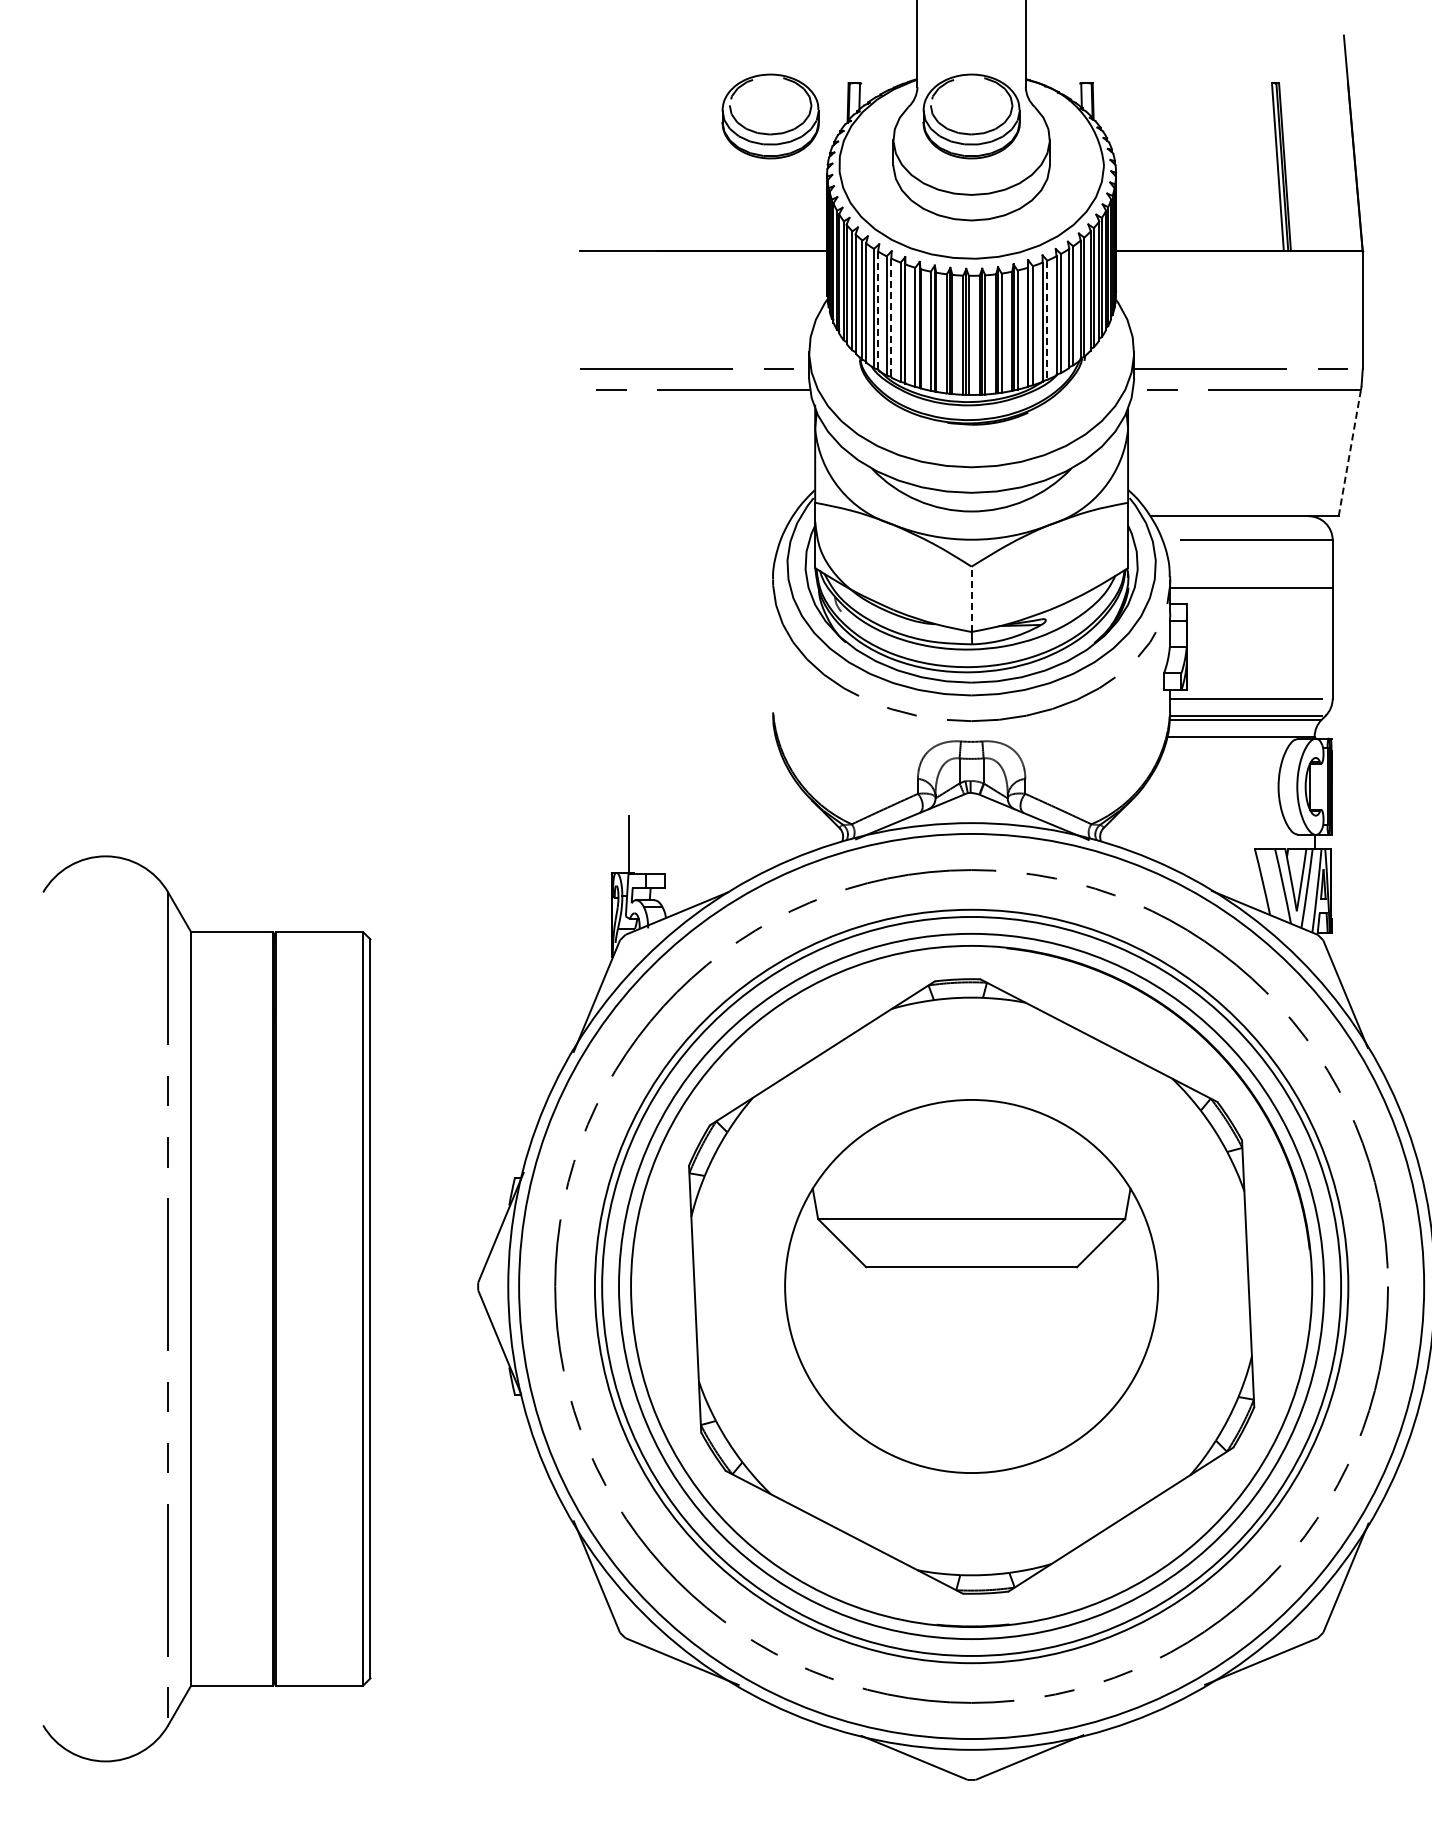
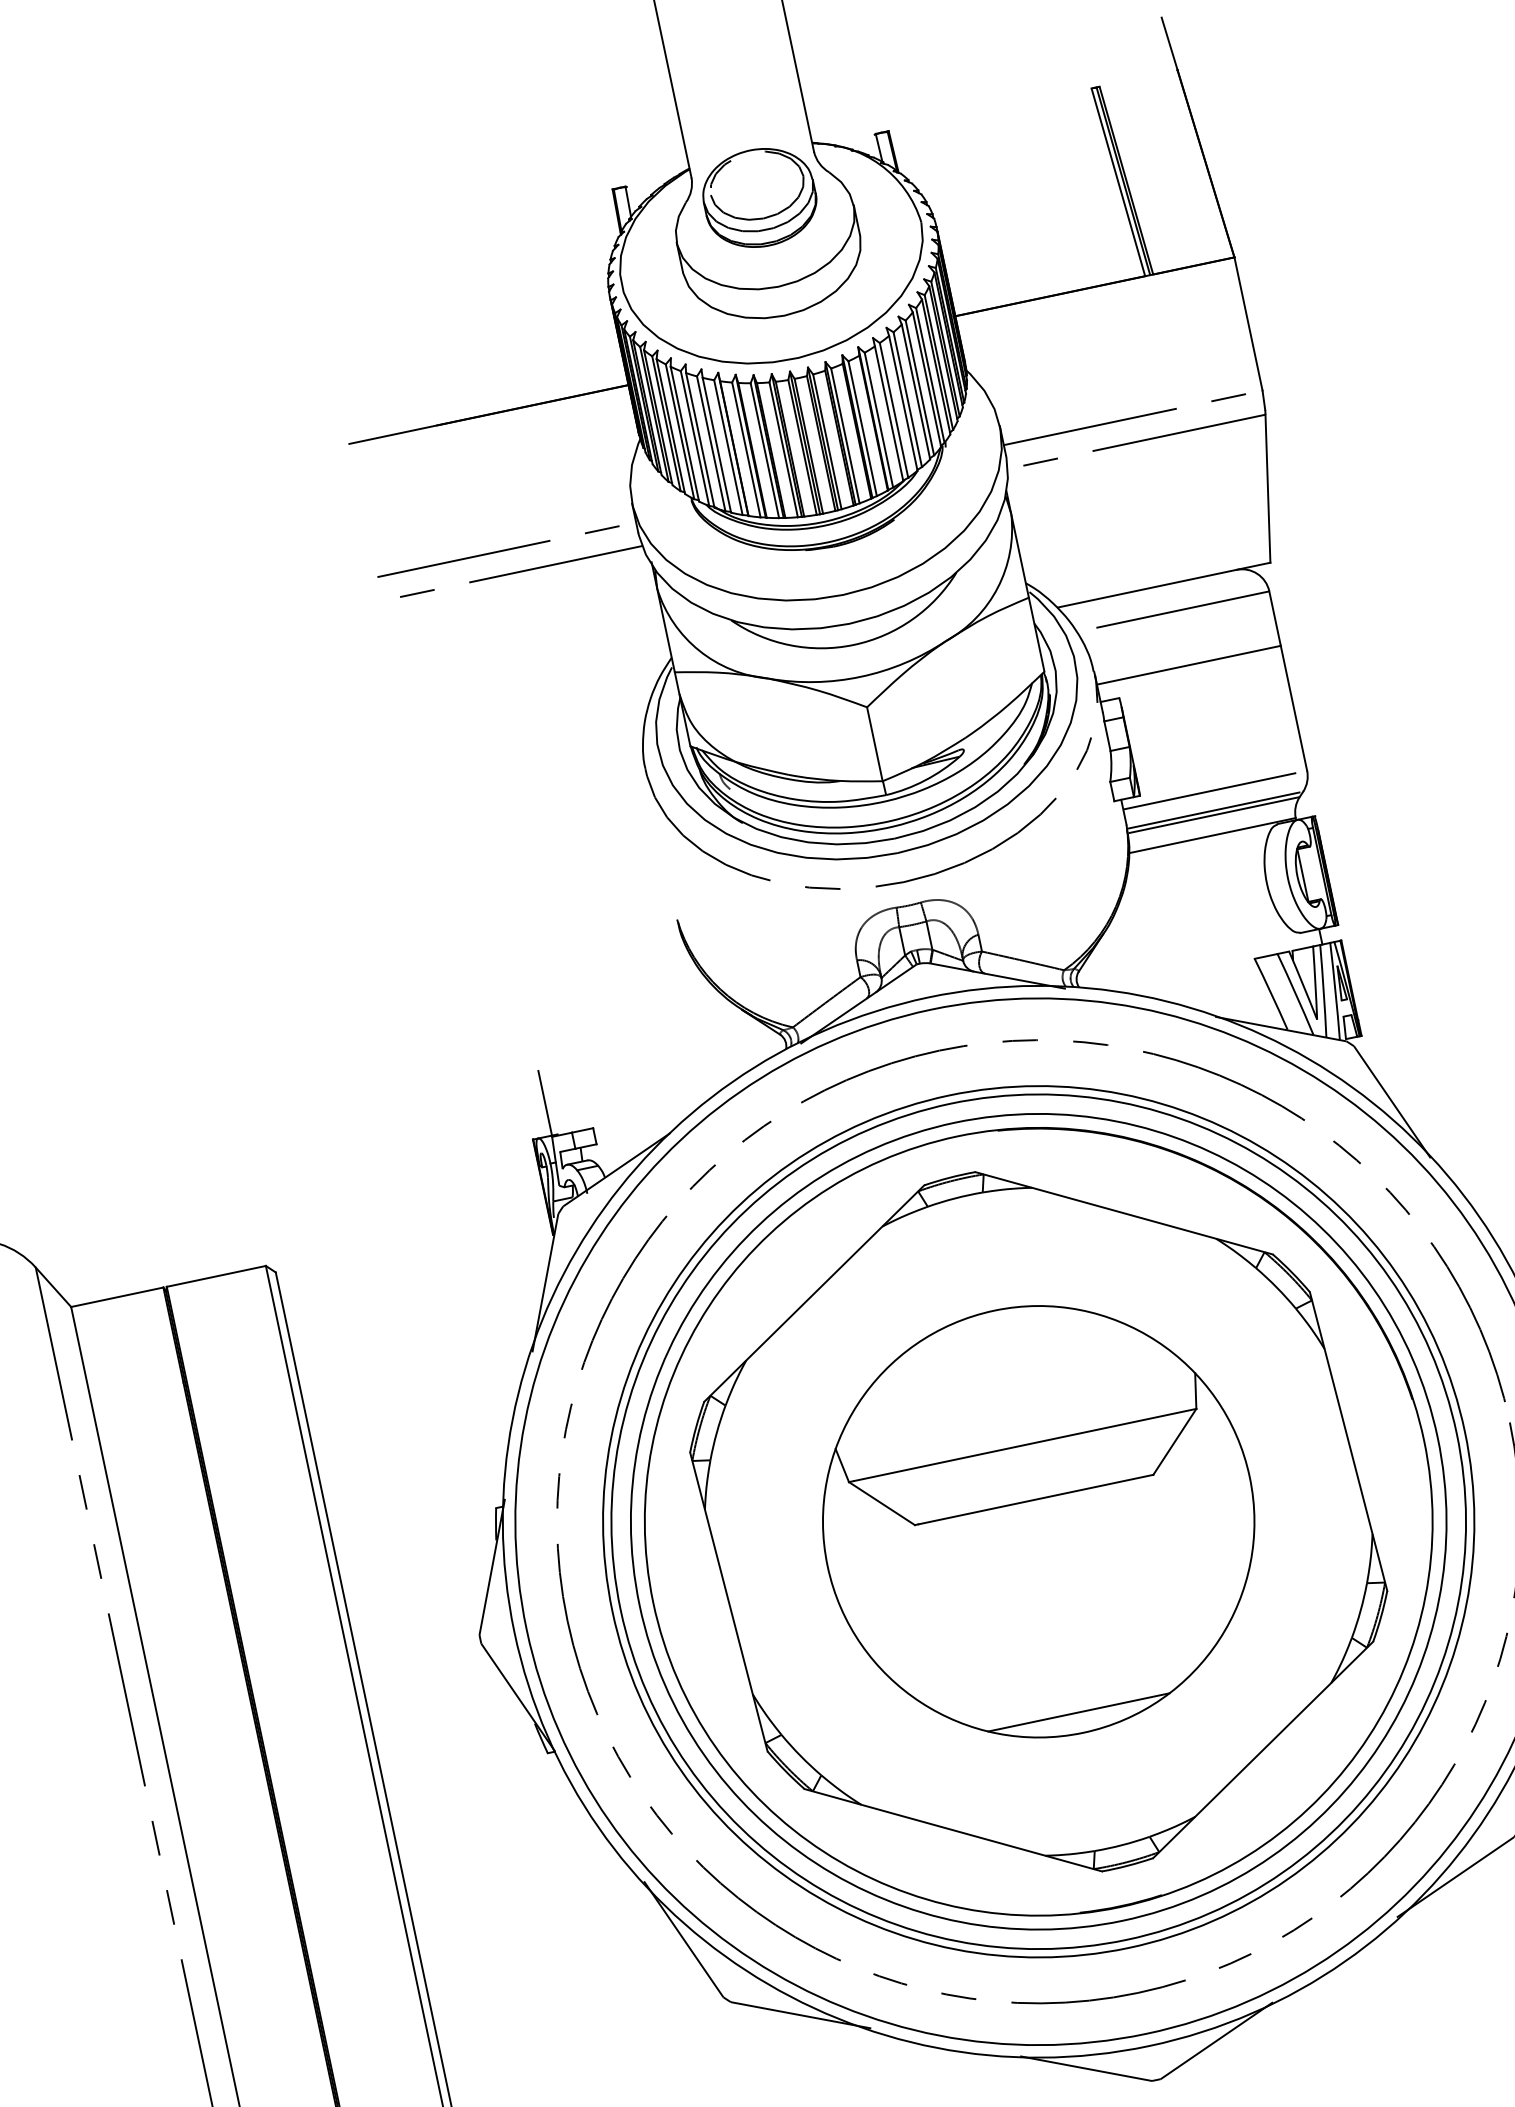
part: (770, 116) -> (532, 245), removed
line: (878, 311) -> (700, 440), dashed -> solid
line: (891, 318) -> (717, 445), dashed -> solid
line: (1047, 320) -> (894, 410), dashed -> solid
line: (1349, 452) -> (1267, 488), dashed -> solid
line: (971, 599) -> (874, 744), dashed -> solid
line: (971, 1454) -> (1078, 1711), added

